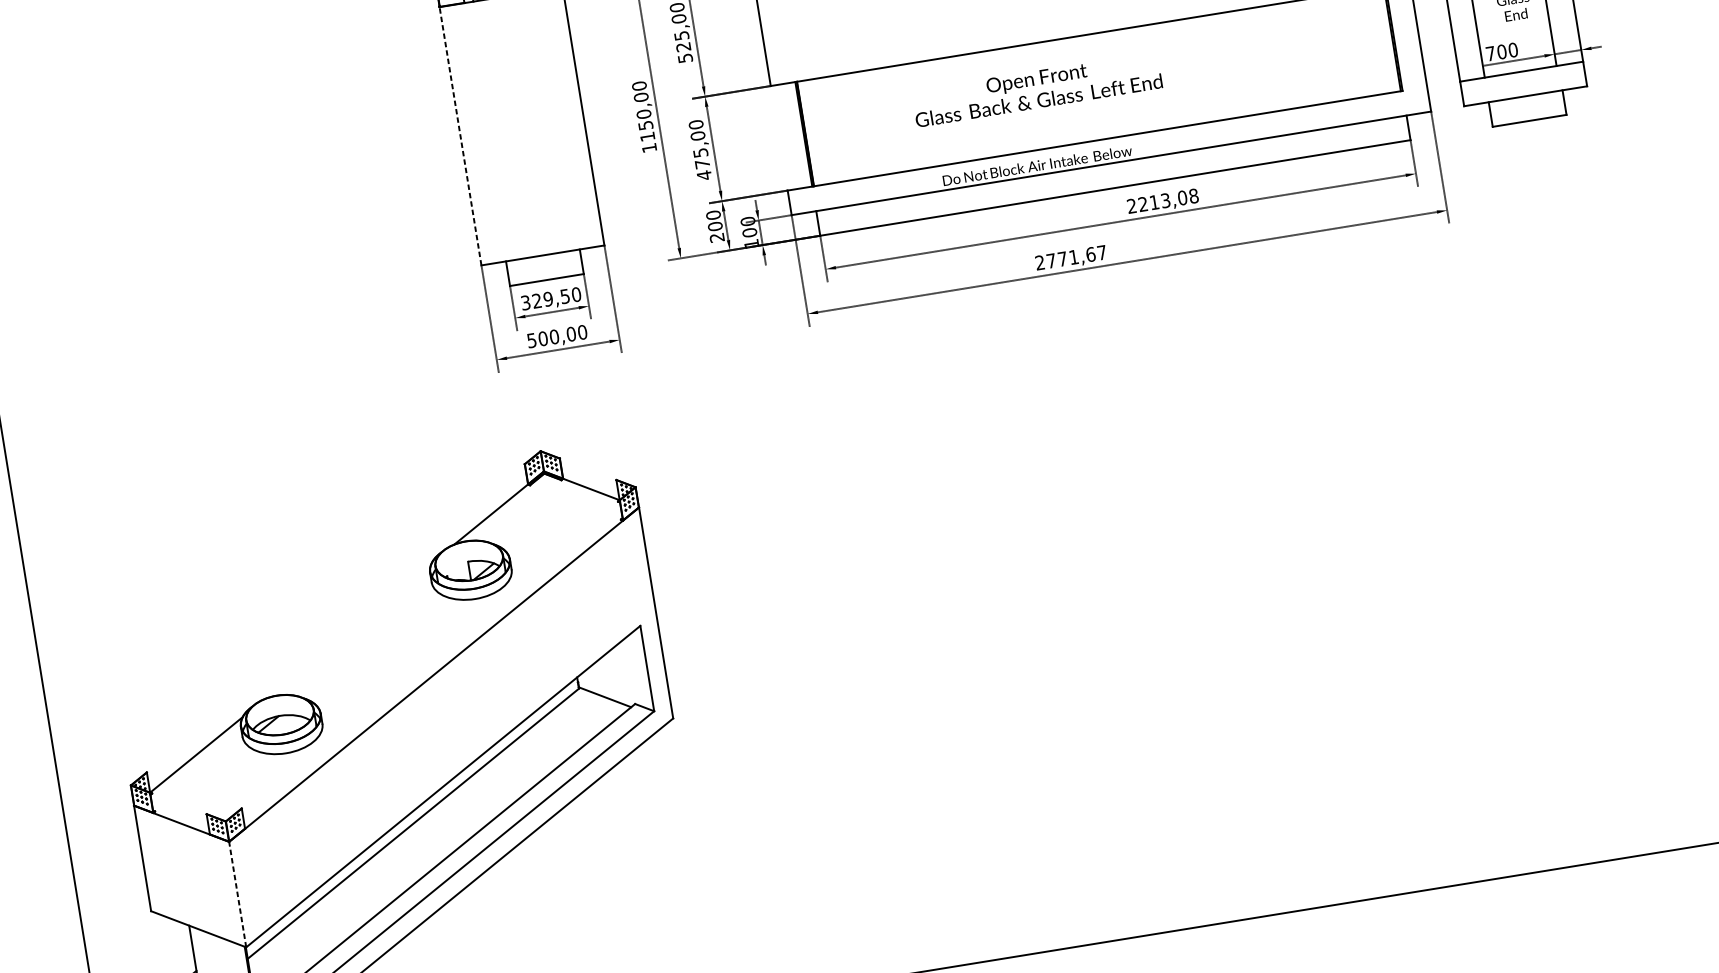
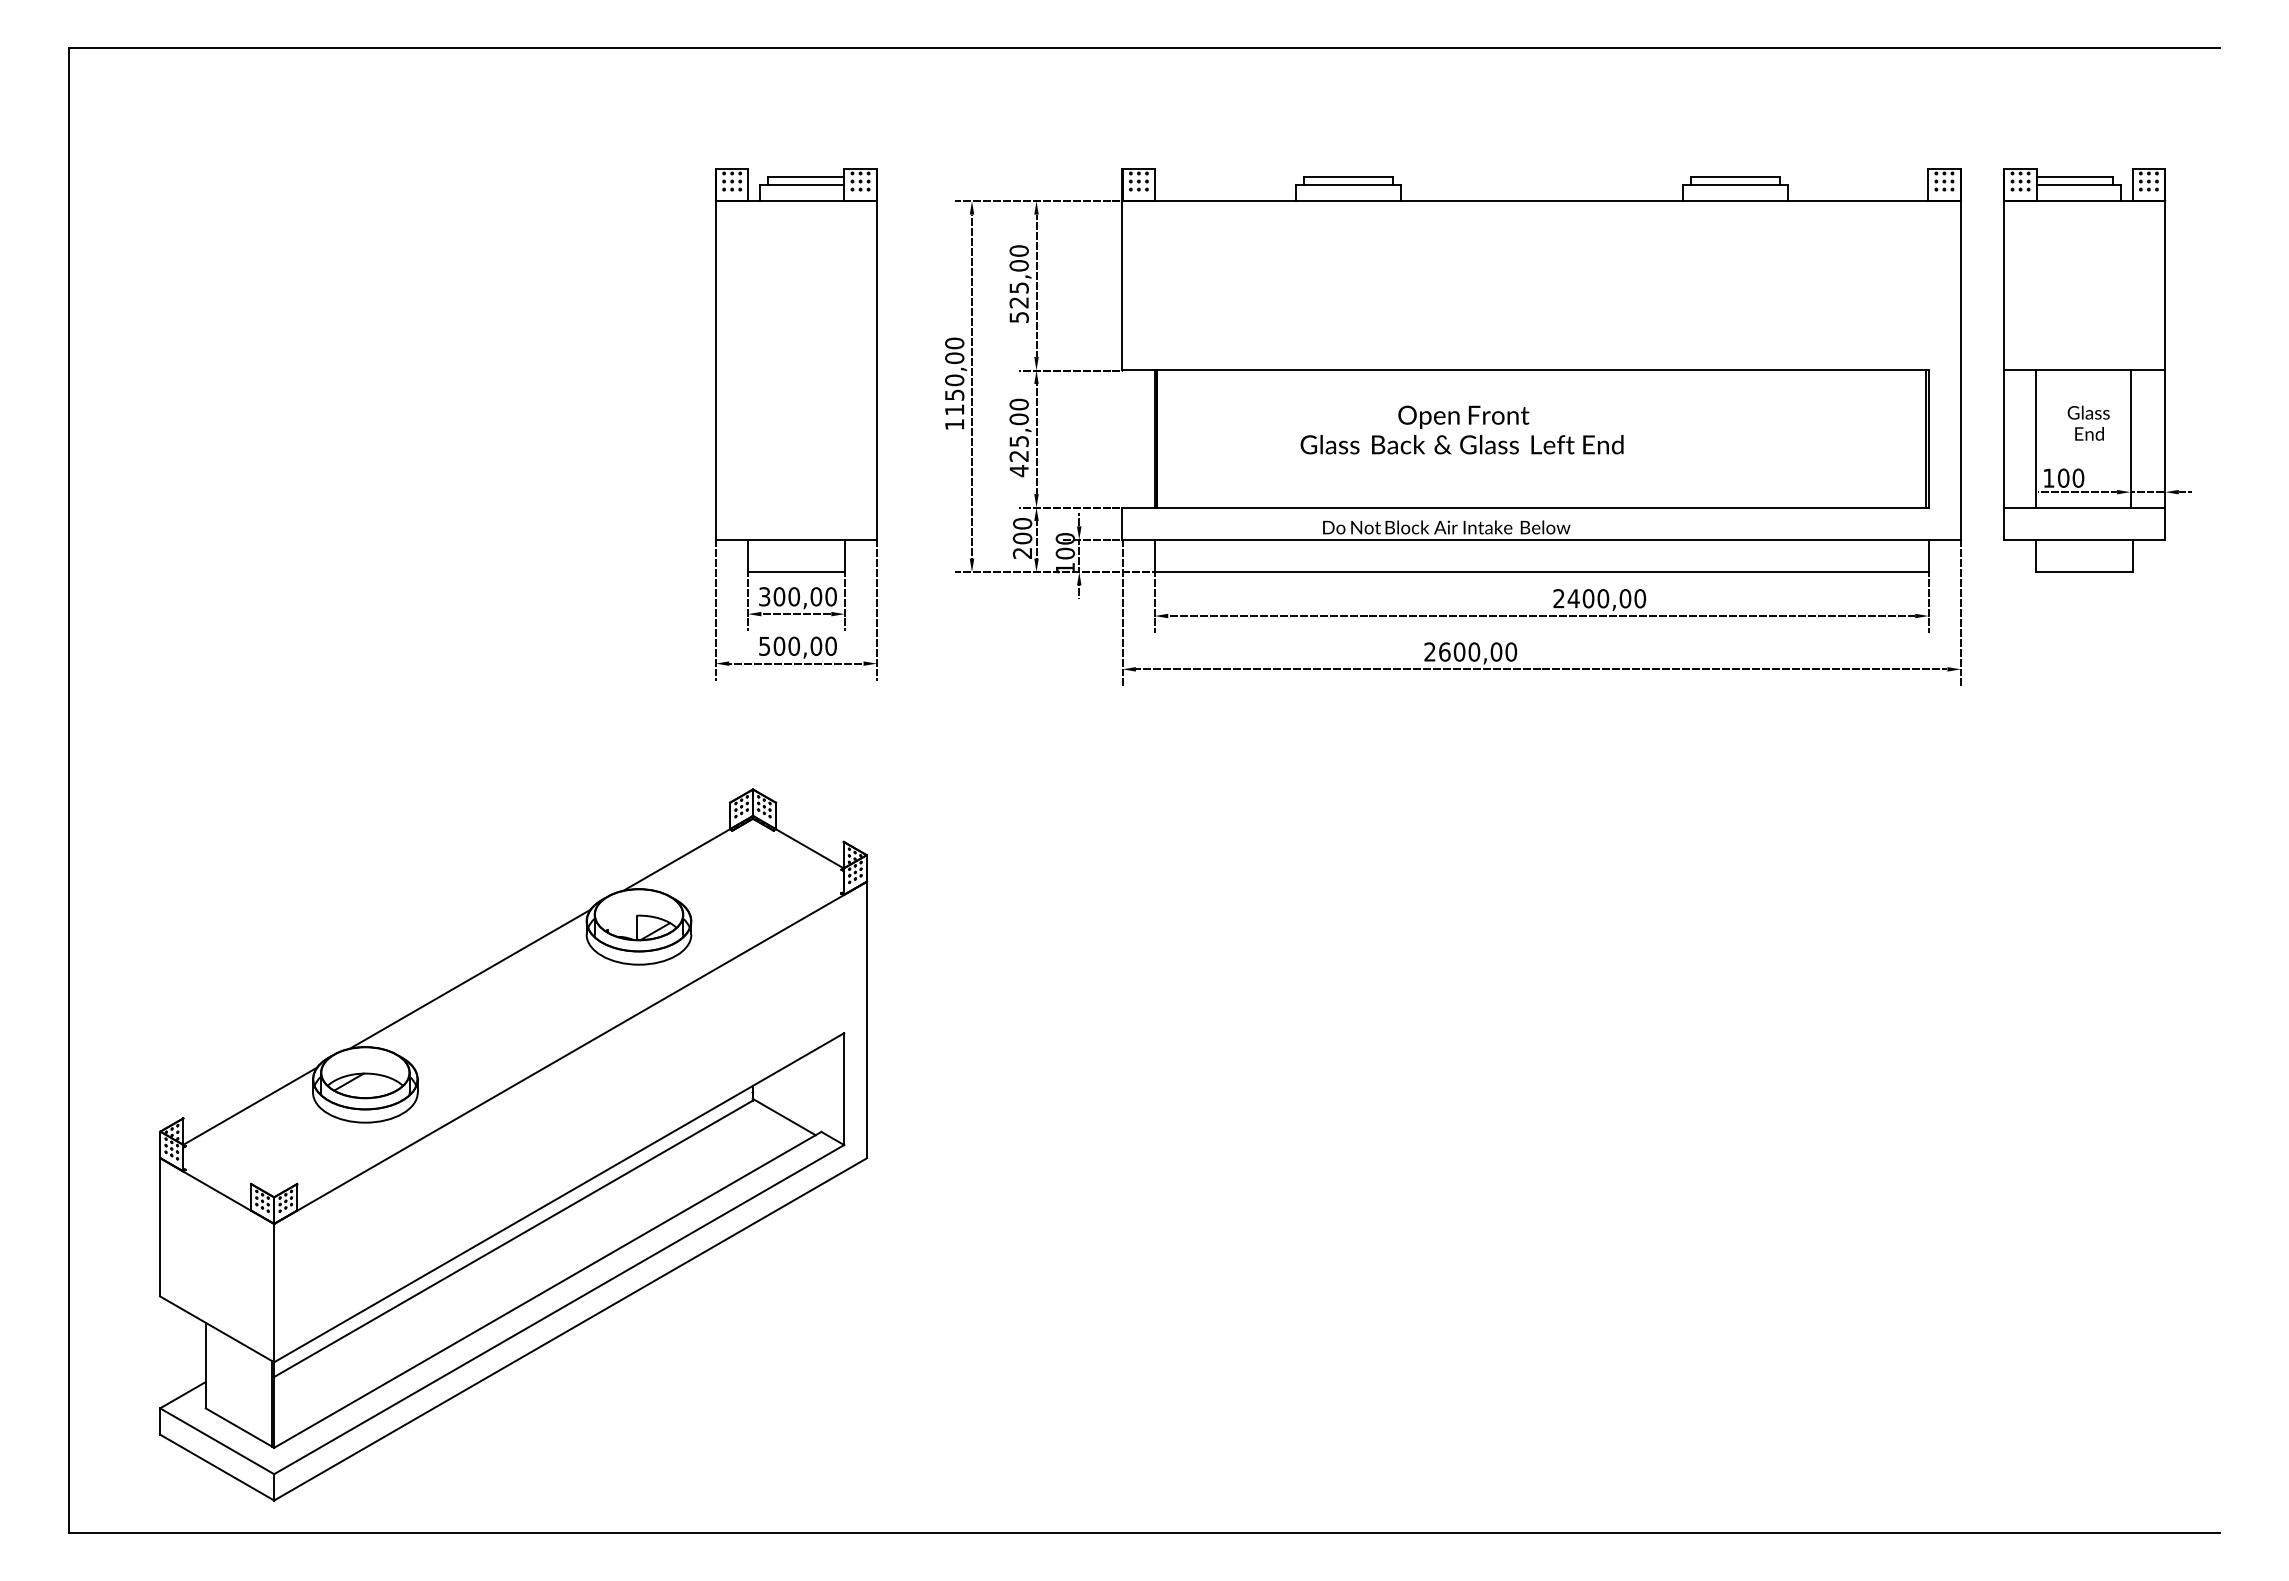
text: (1490, 53) -> (2048, 477), 700 -> 100
line: (460, 136) -> (715, 370), dashed -> solid
text: (701, 163) -> (1018, 455), 475,00 -> 425,00
text: (1168, 200) -> (1606, 598), 2213,08 -> 2400,00
text: (1077, 256) -> (1478, 651), 2771,67 -> 2600,00
text: (550, 298) -> (797, 596), 329,50 -> 300,00
line: (347, 630) -> (469, 978), added
line: (237, 894) -> (274, 1292), dashed -> solid

